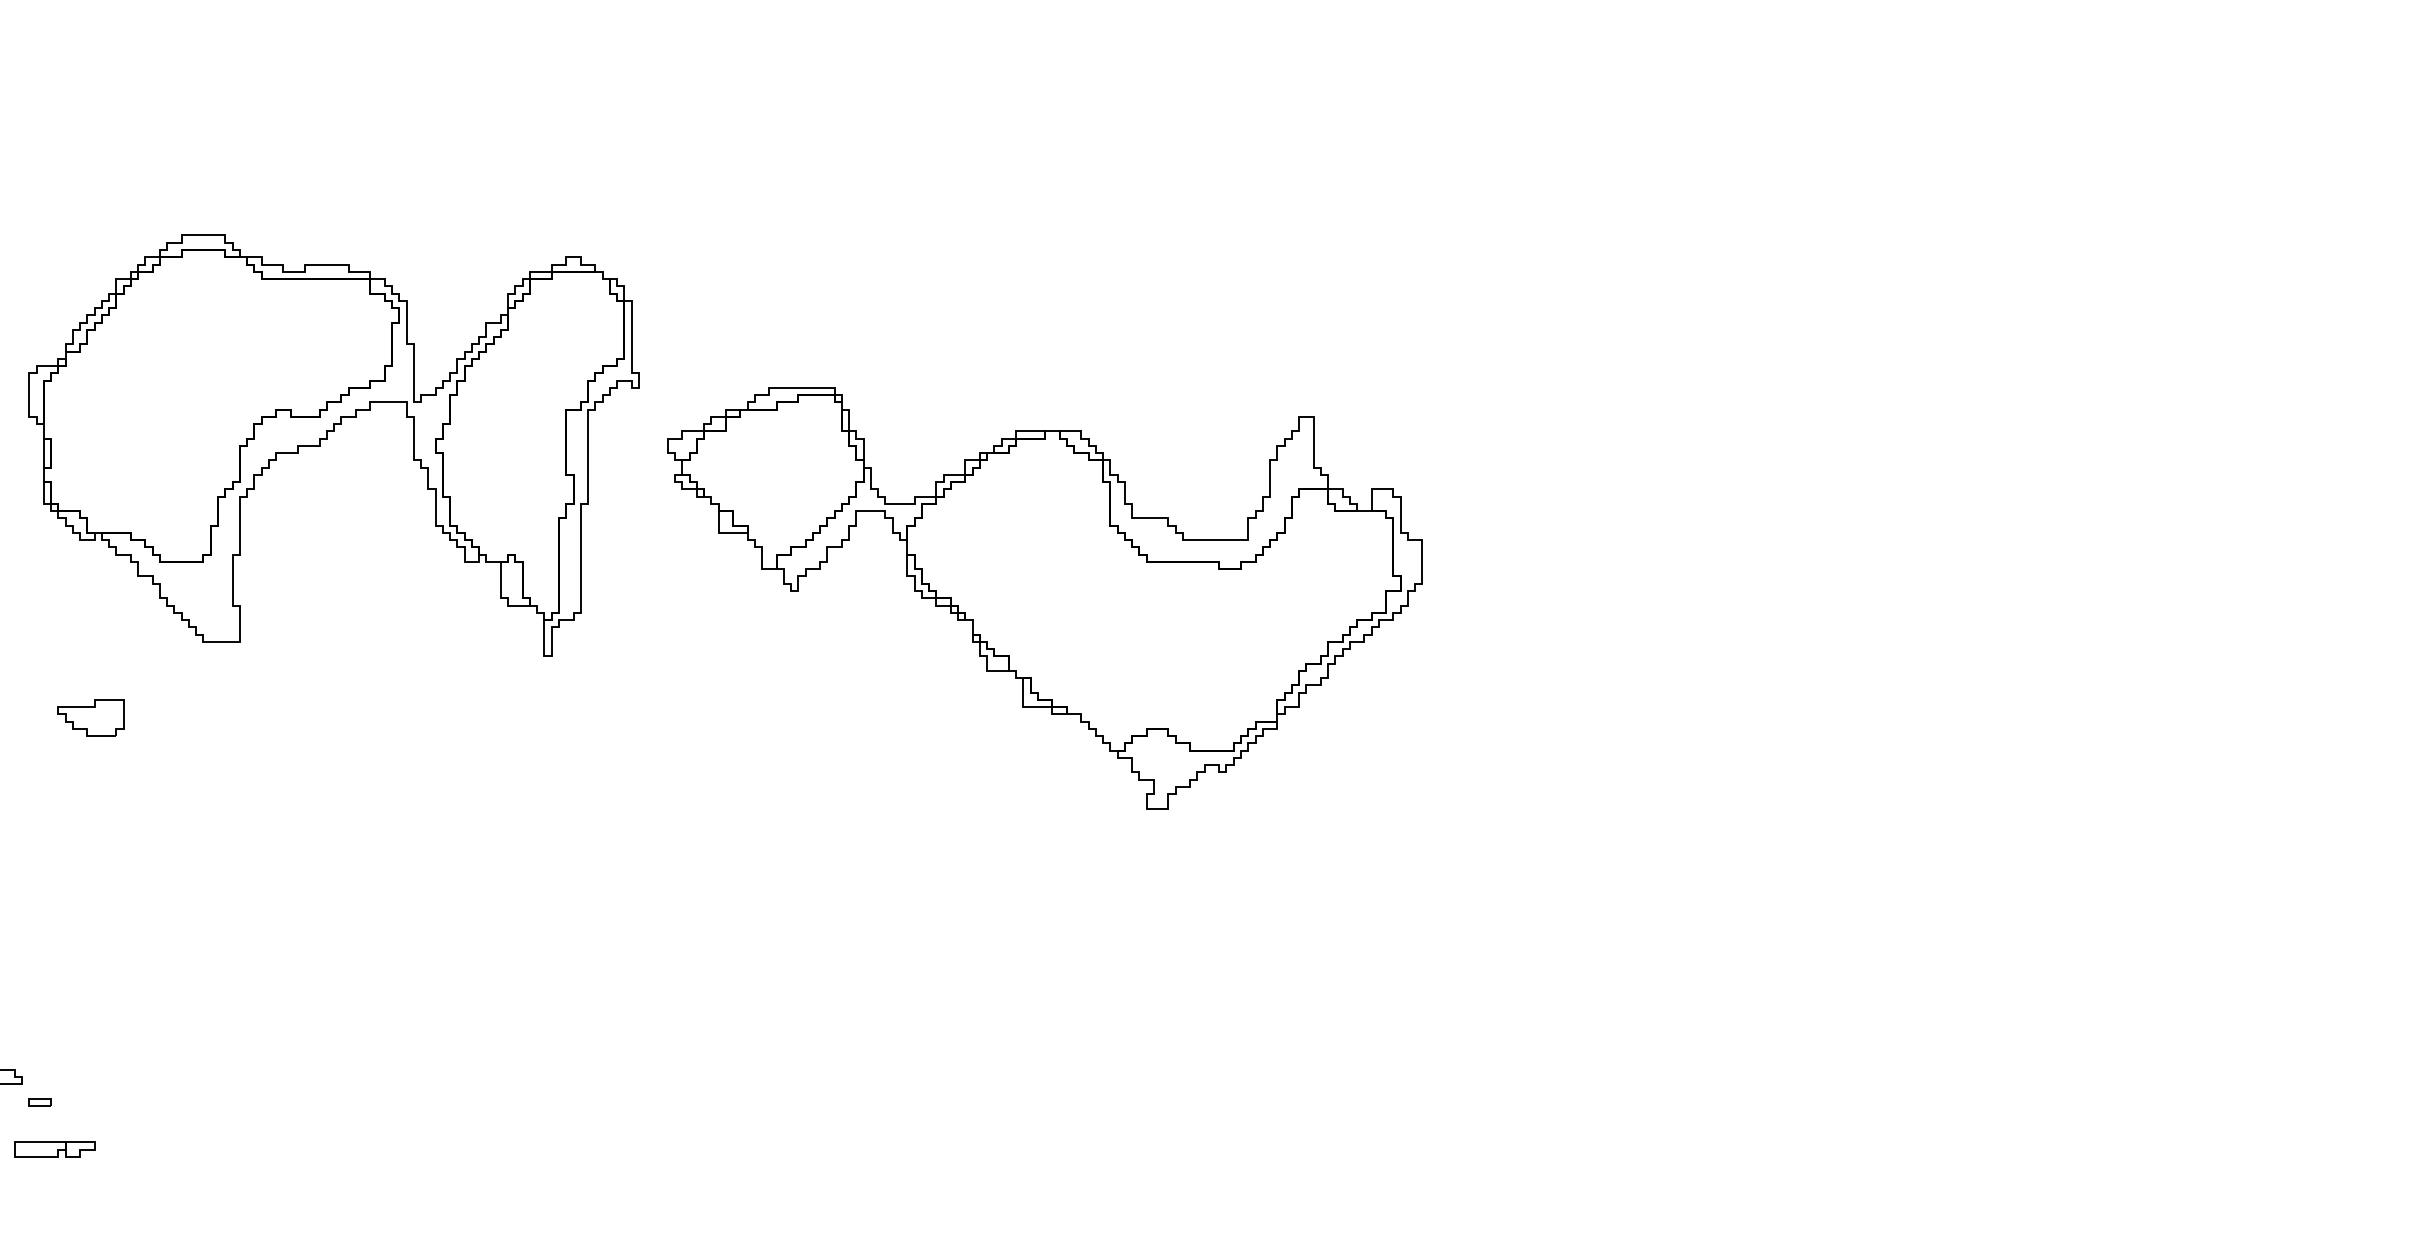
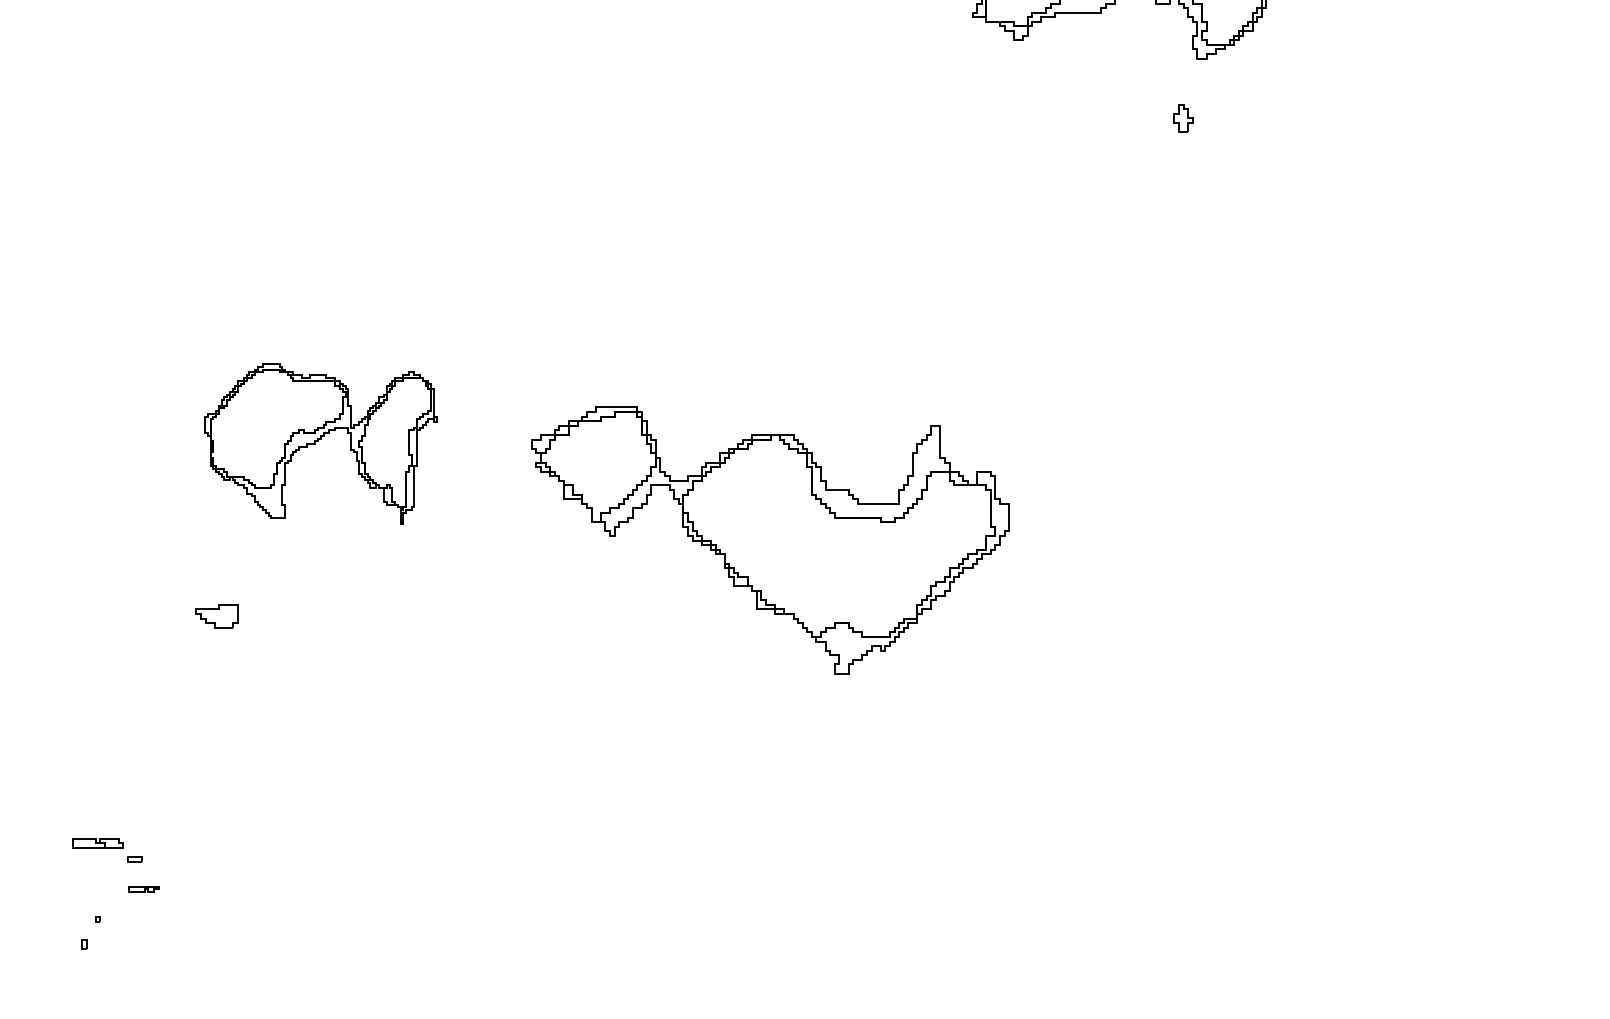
part: (333, 444) -> (320, 443), size x0.6
part: (90, 718) -> (216, 616), moved
part: (53, 1149) -> (143, 889), size x0.6

